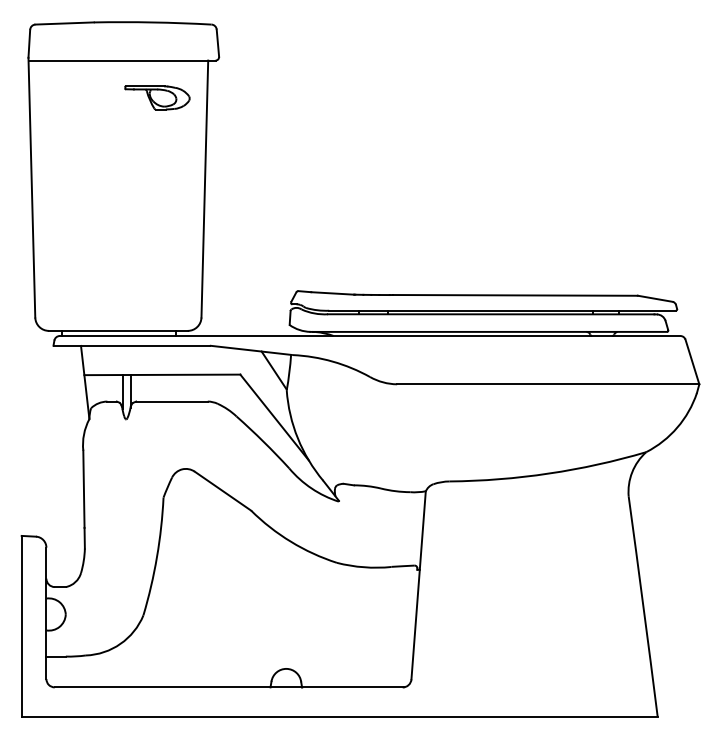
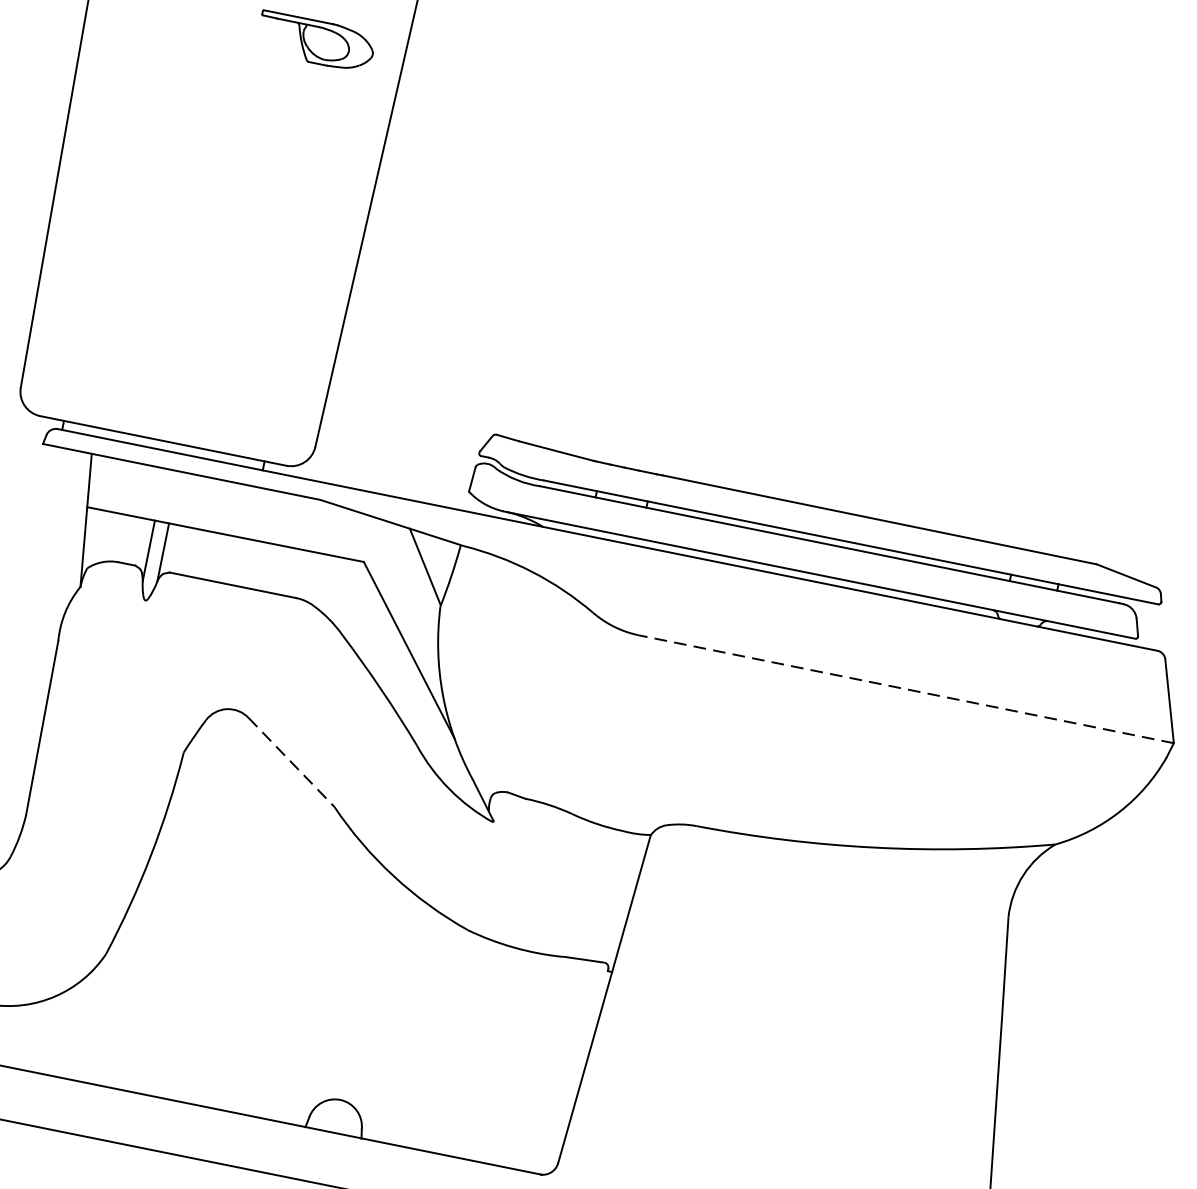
line: (547, 384) -> (904, 689), solid -> dashed
line: (223, 491) -> (292, 763), solid -> dashed

